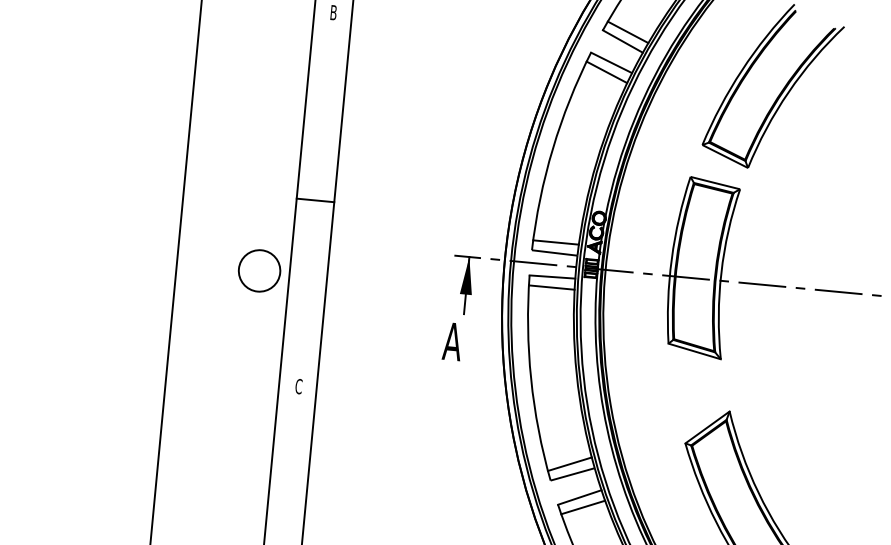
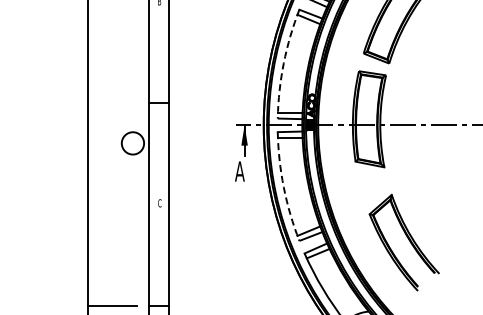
arc: (552, 149) -> (283, 63), solid -> dashed
arc: (530, 378) -> (283, 187), solid -> dashed

